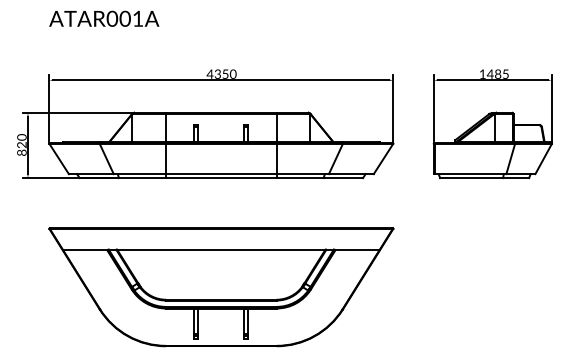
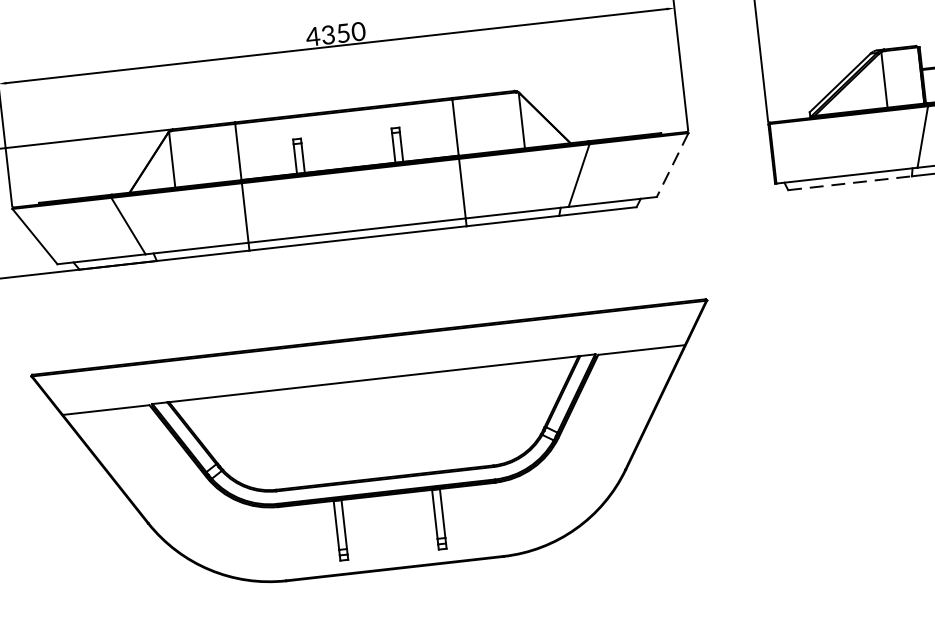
line: (383, 159) -> (672, 166), solid -> dashed
line: (472, 178) -> (851, 183), solid -> dashed

